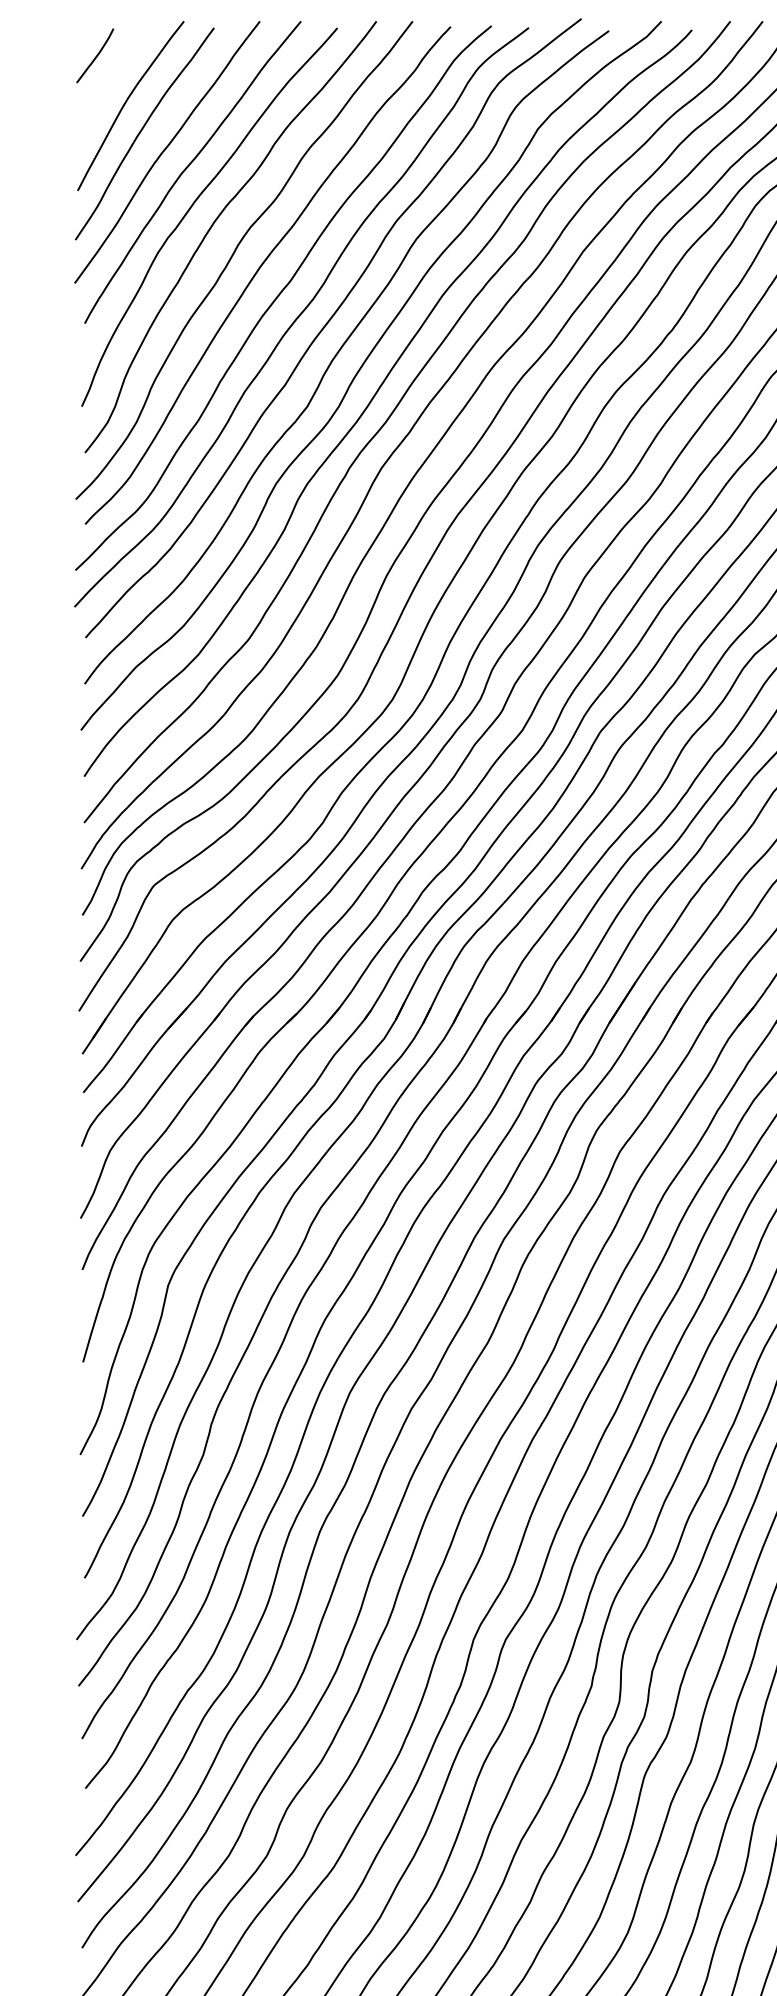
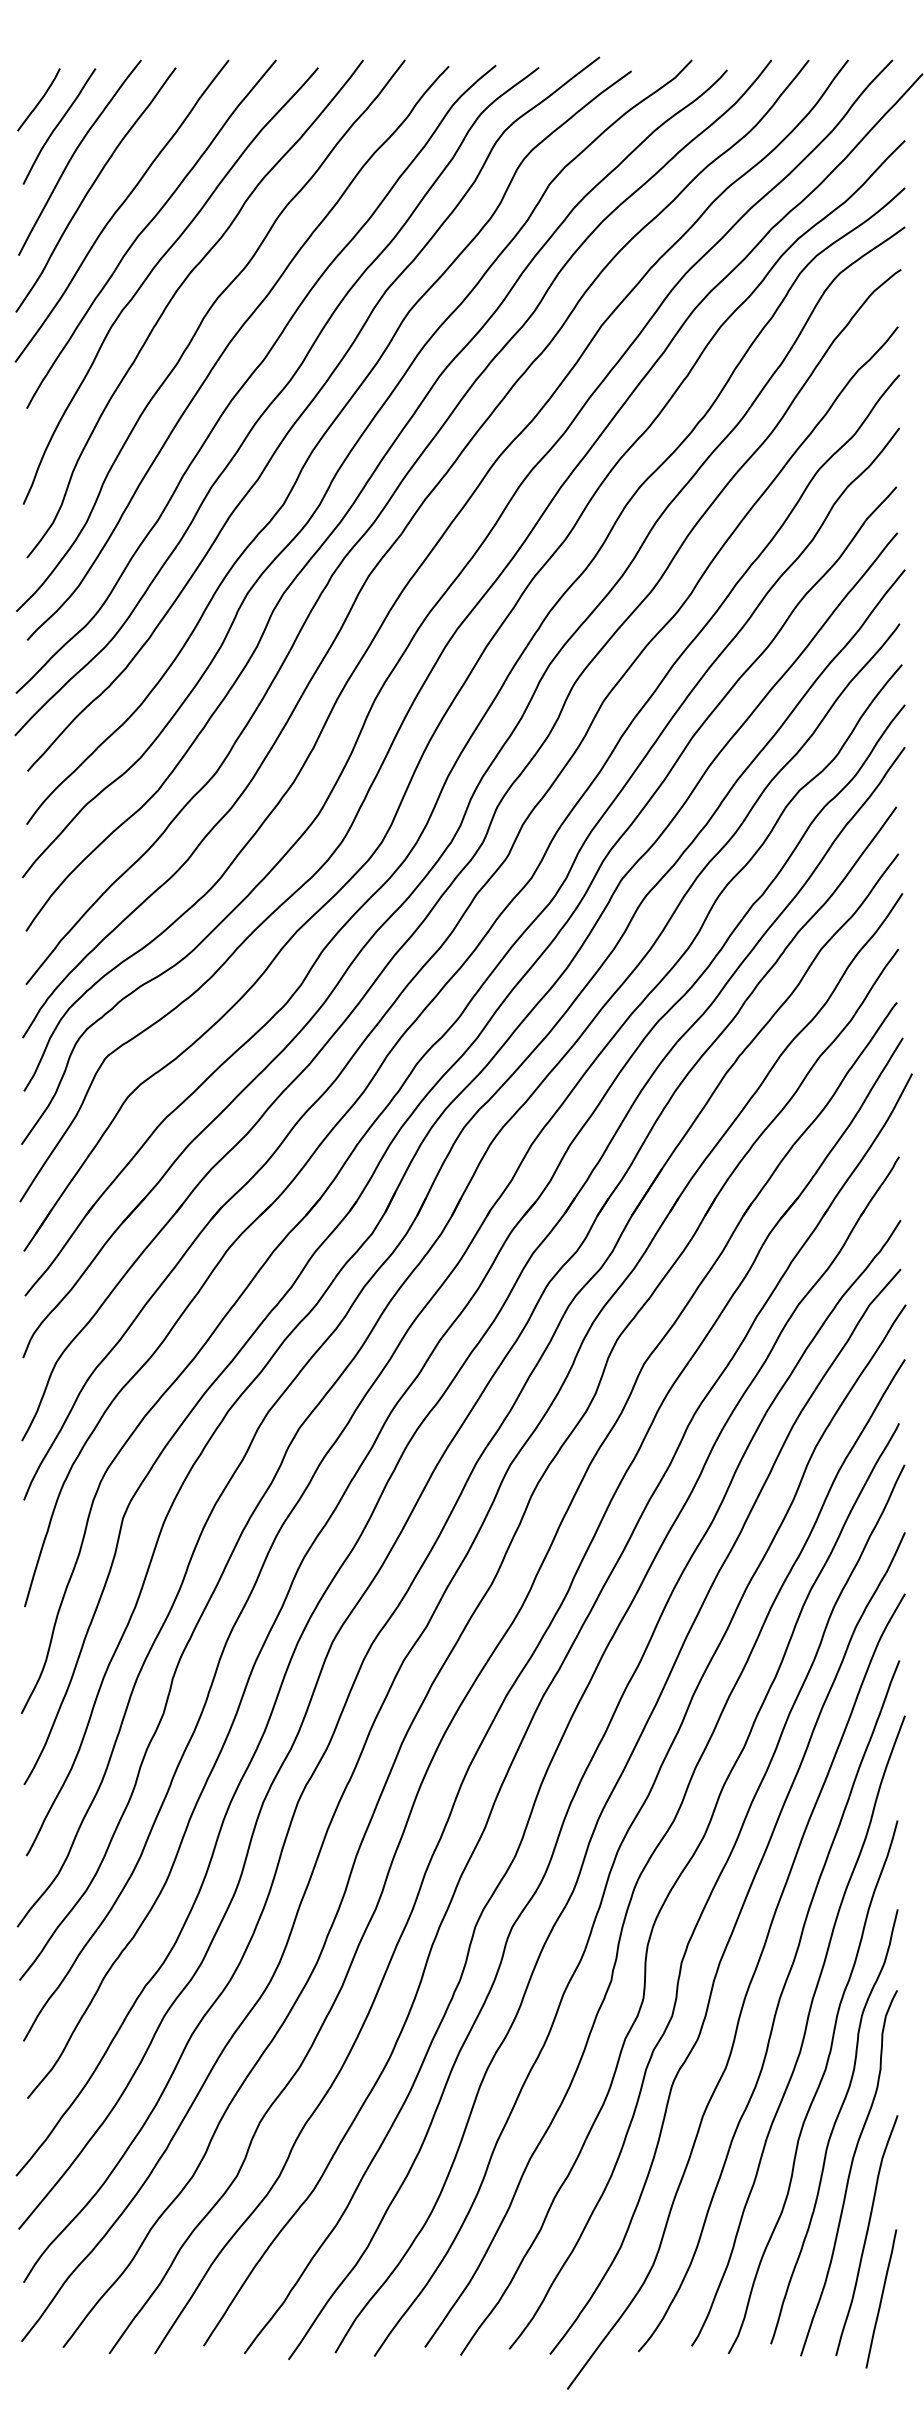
curve: (112, 78) -> (58, 125), added

